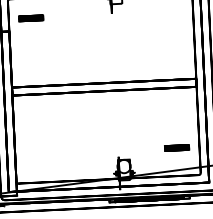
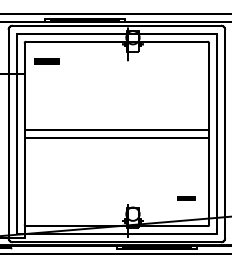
part: (176, 148) -> (186, 198), size x0.7

